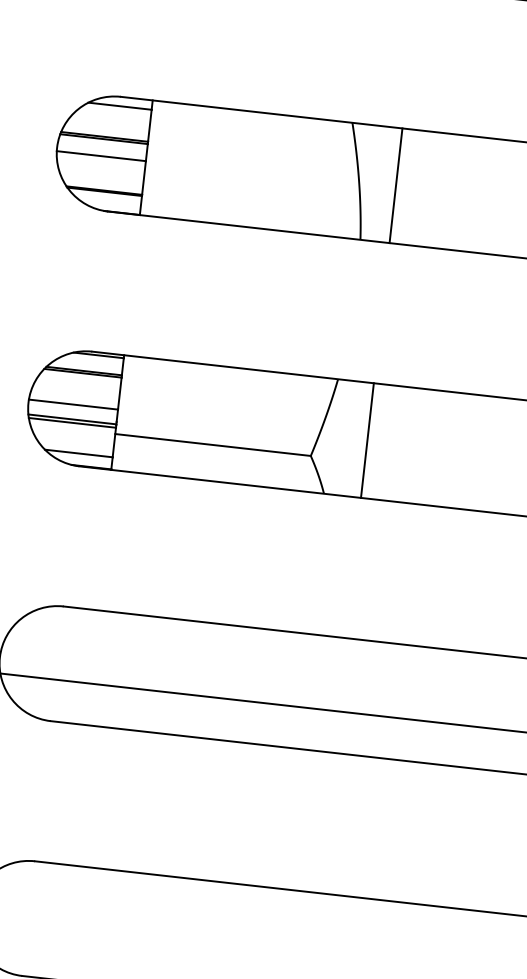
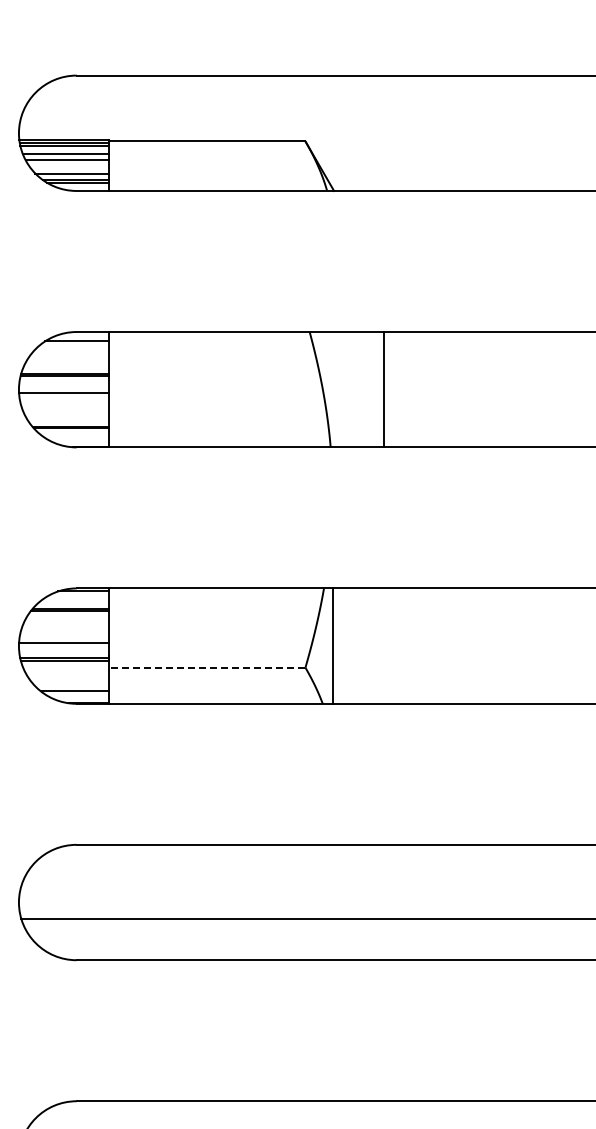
line: (396, 185) -> (384, 389), moved
line: (367, 440) -> (333, 645), moved
line: (212, 444) -> (206, 667), solid -> dashed

